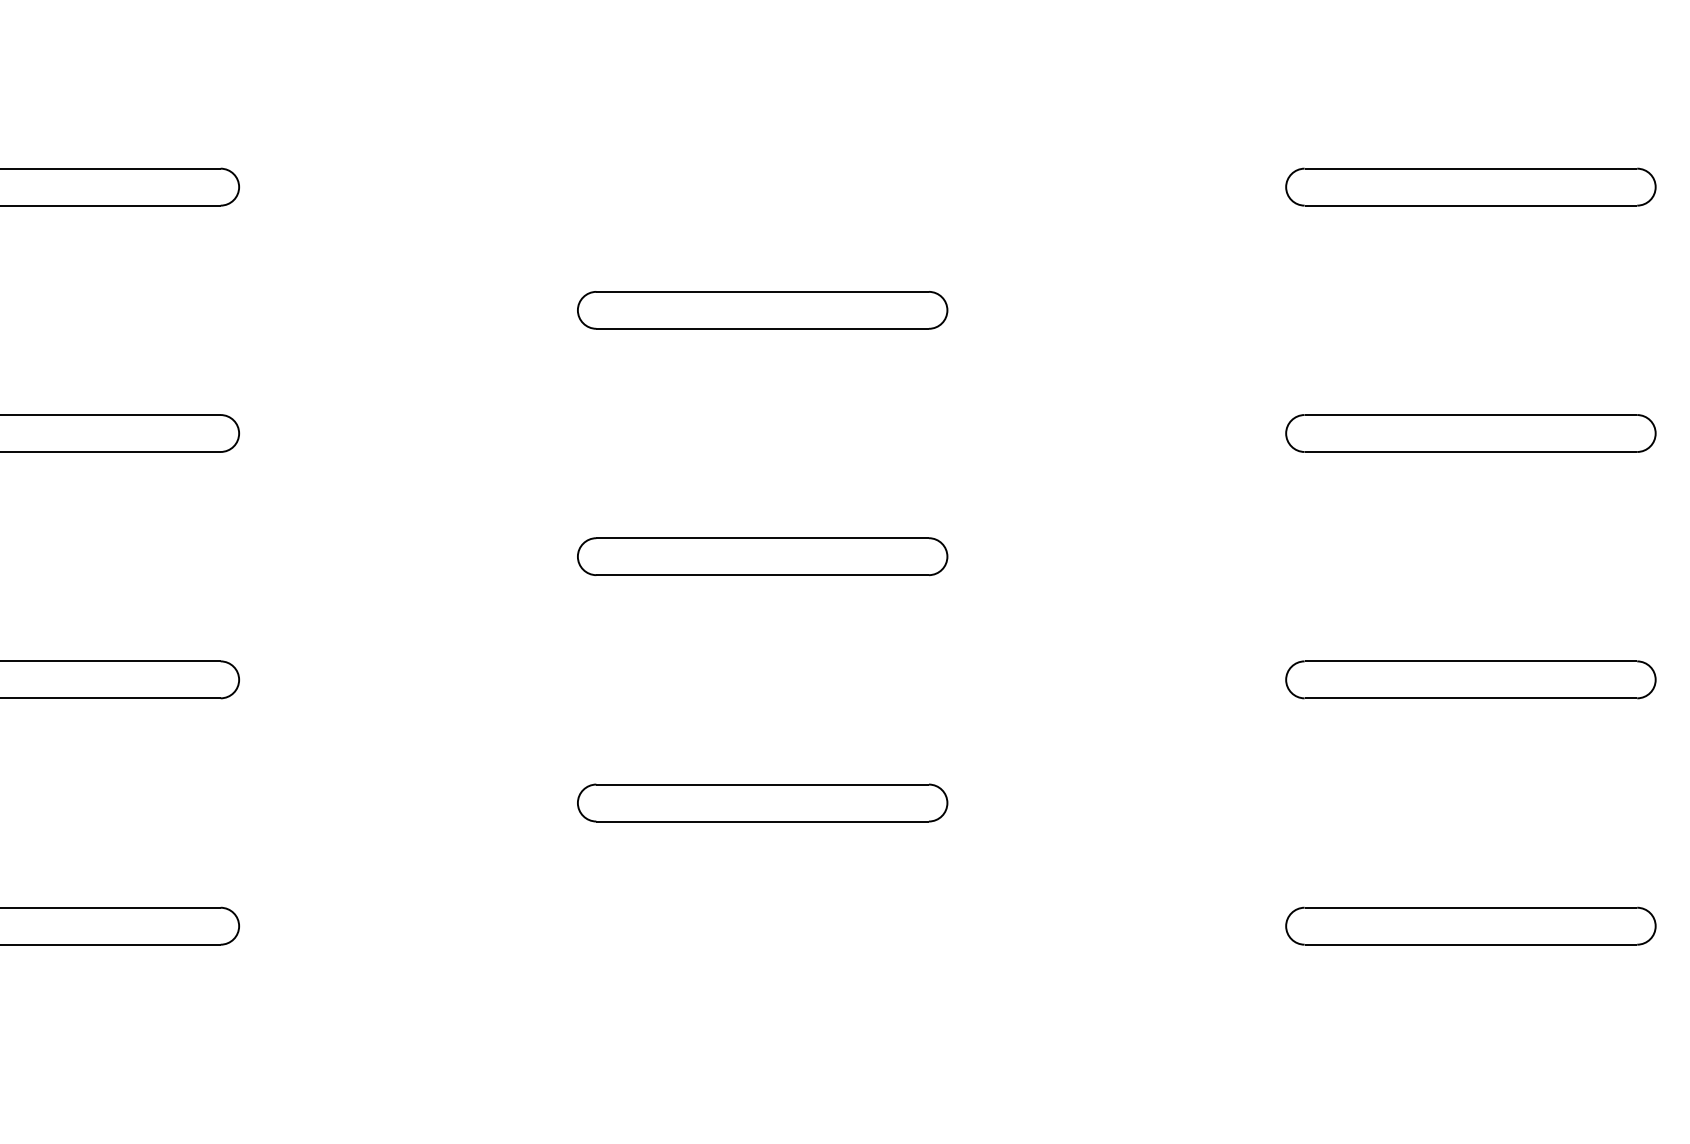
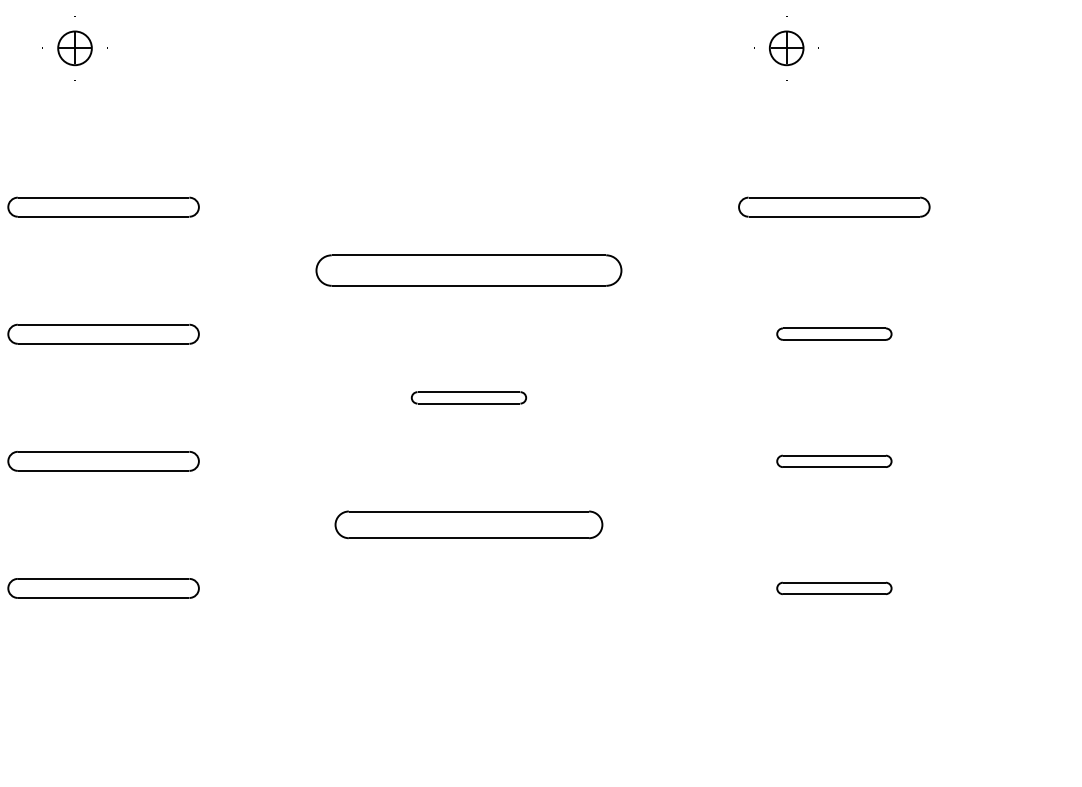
part: (761, 309) -> (468, 270), size x1.6
part: (1471, 431) -> (834, 333), size x0.6
part: (761, 556) -> (468, 397), size x0.6
part: (1471, 680) -> (834, 461), size x0.6
part: (761, 802) -> (468, 524), size x1.4
part: (1471, 926) -> (834, 588), size x0.6

